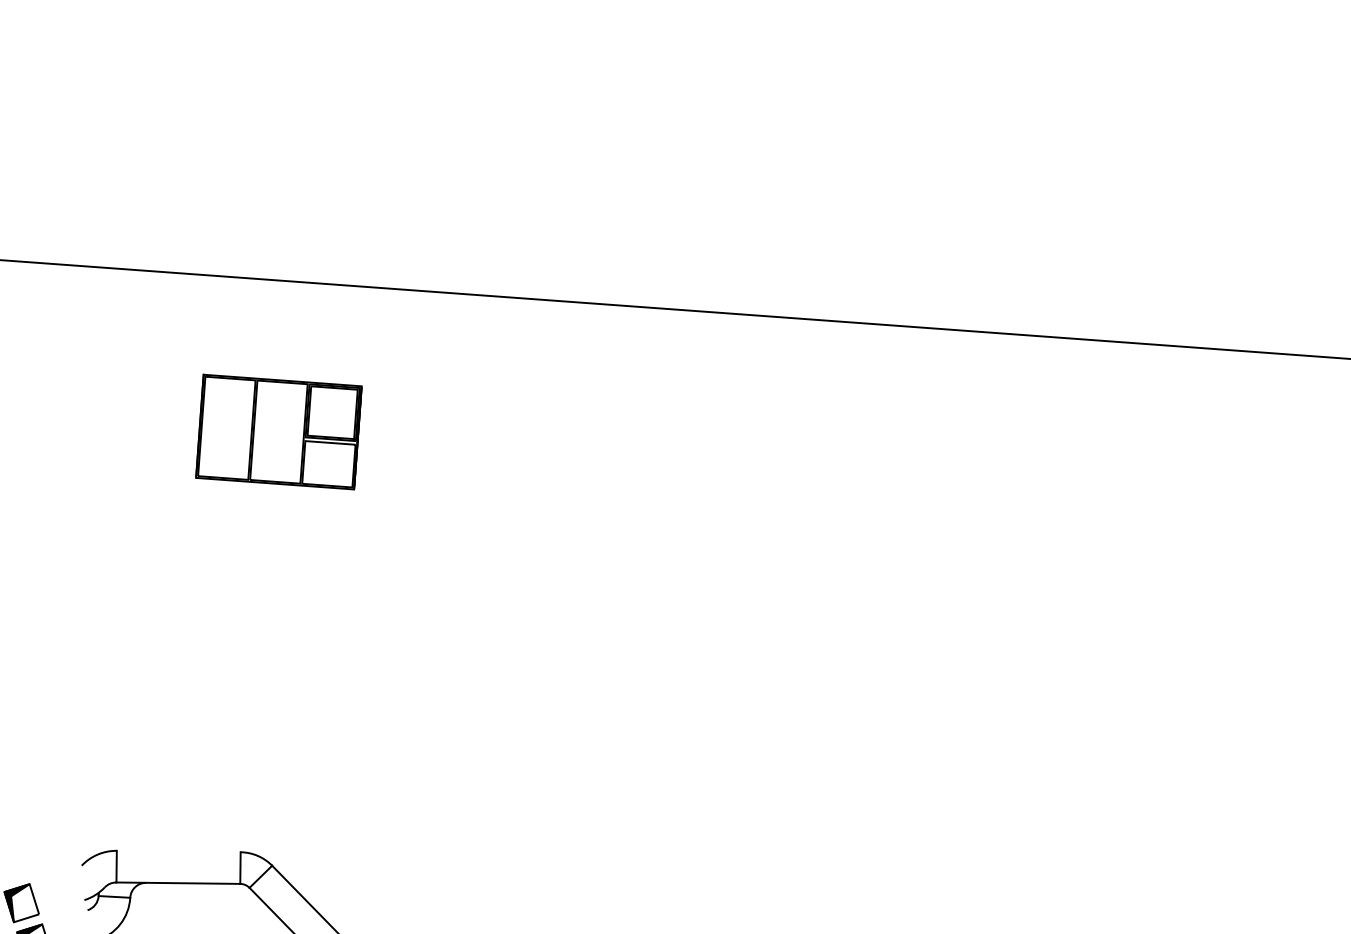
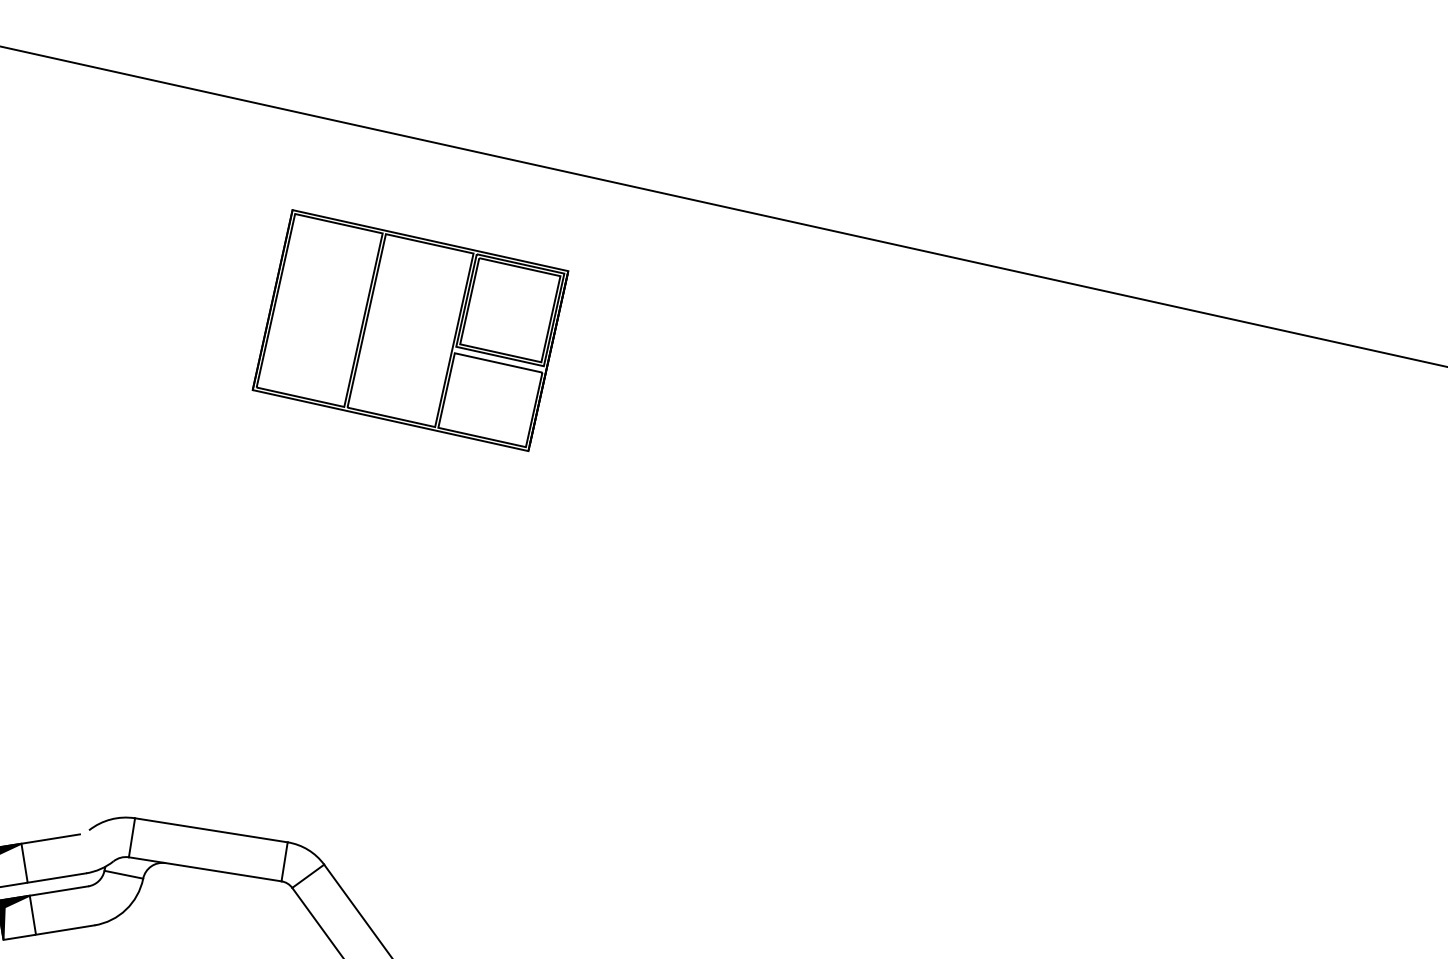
part: (278, 431) -> (410, 329), size x1.43
line: (178, 851) -> (211, 830), added
line: (51, 876) -> (49, 838), added
line: (61, 907) -> (56, 878), added
line: (64, 917) -> (58, 891), added

